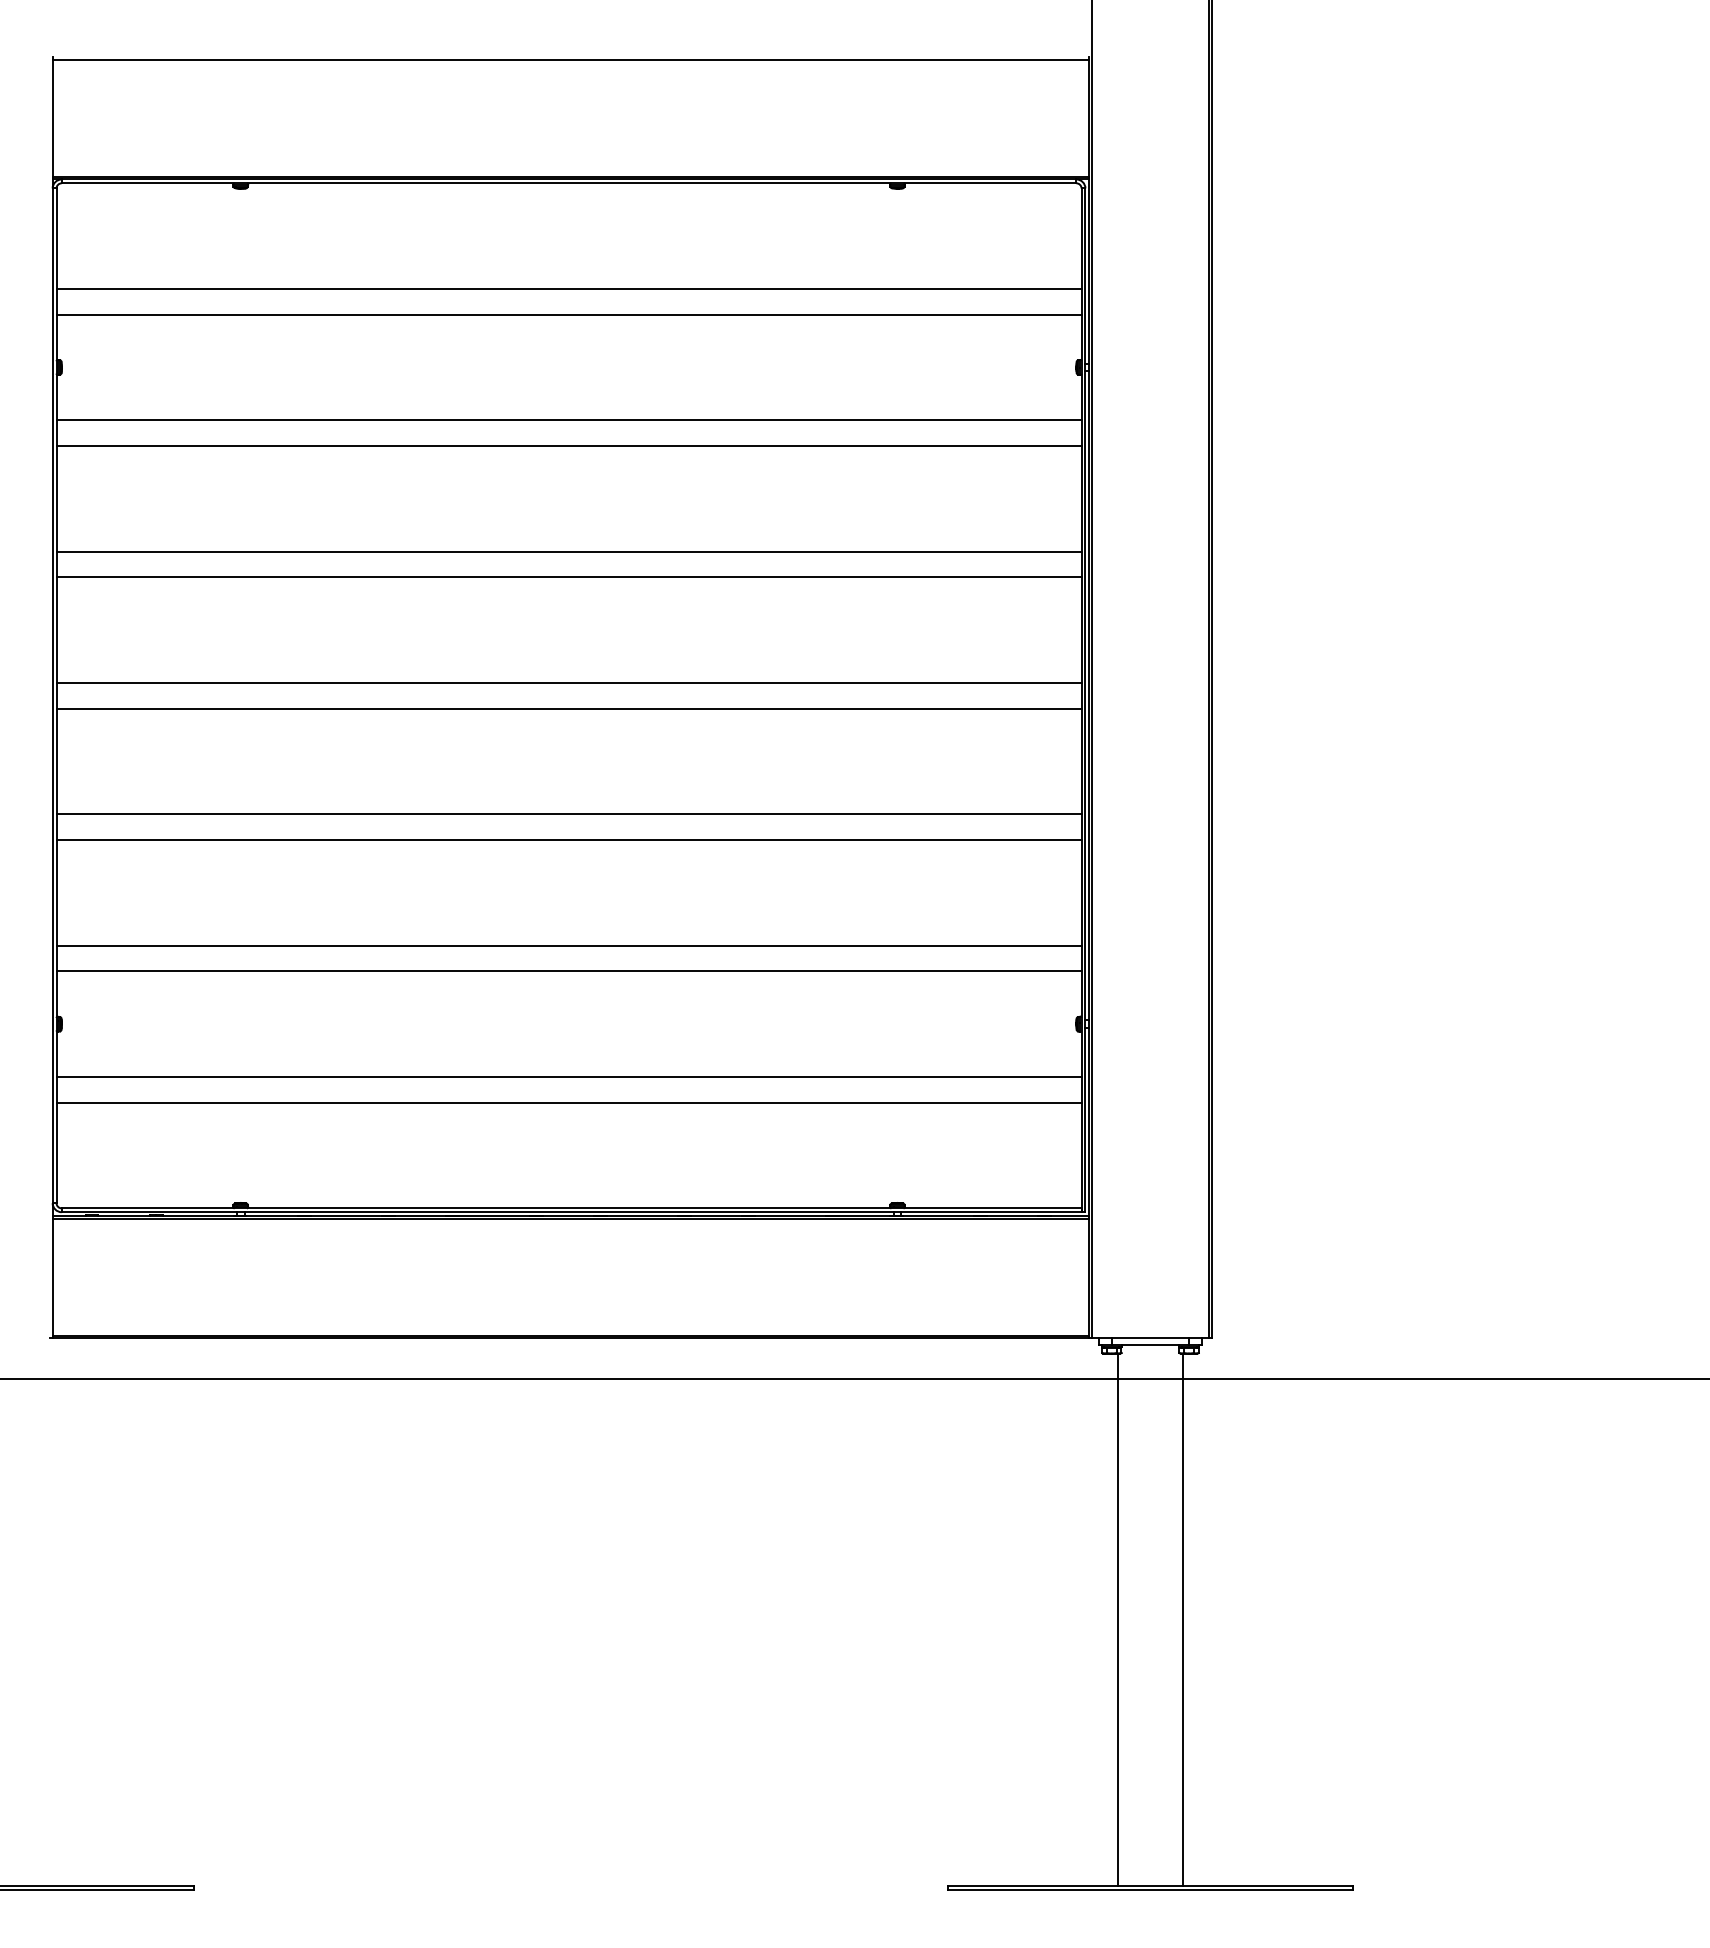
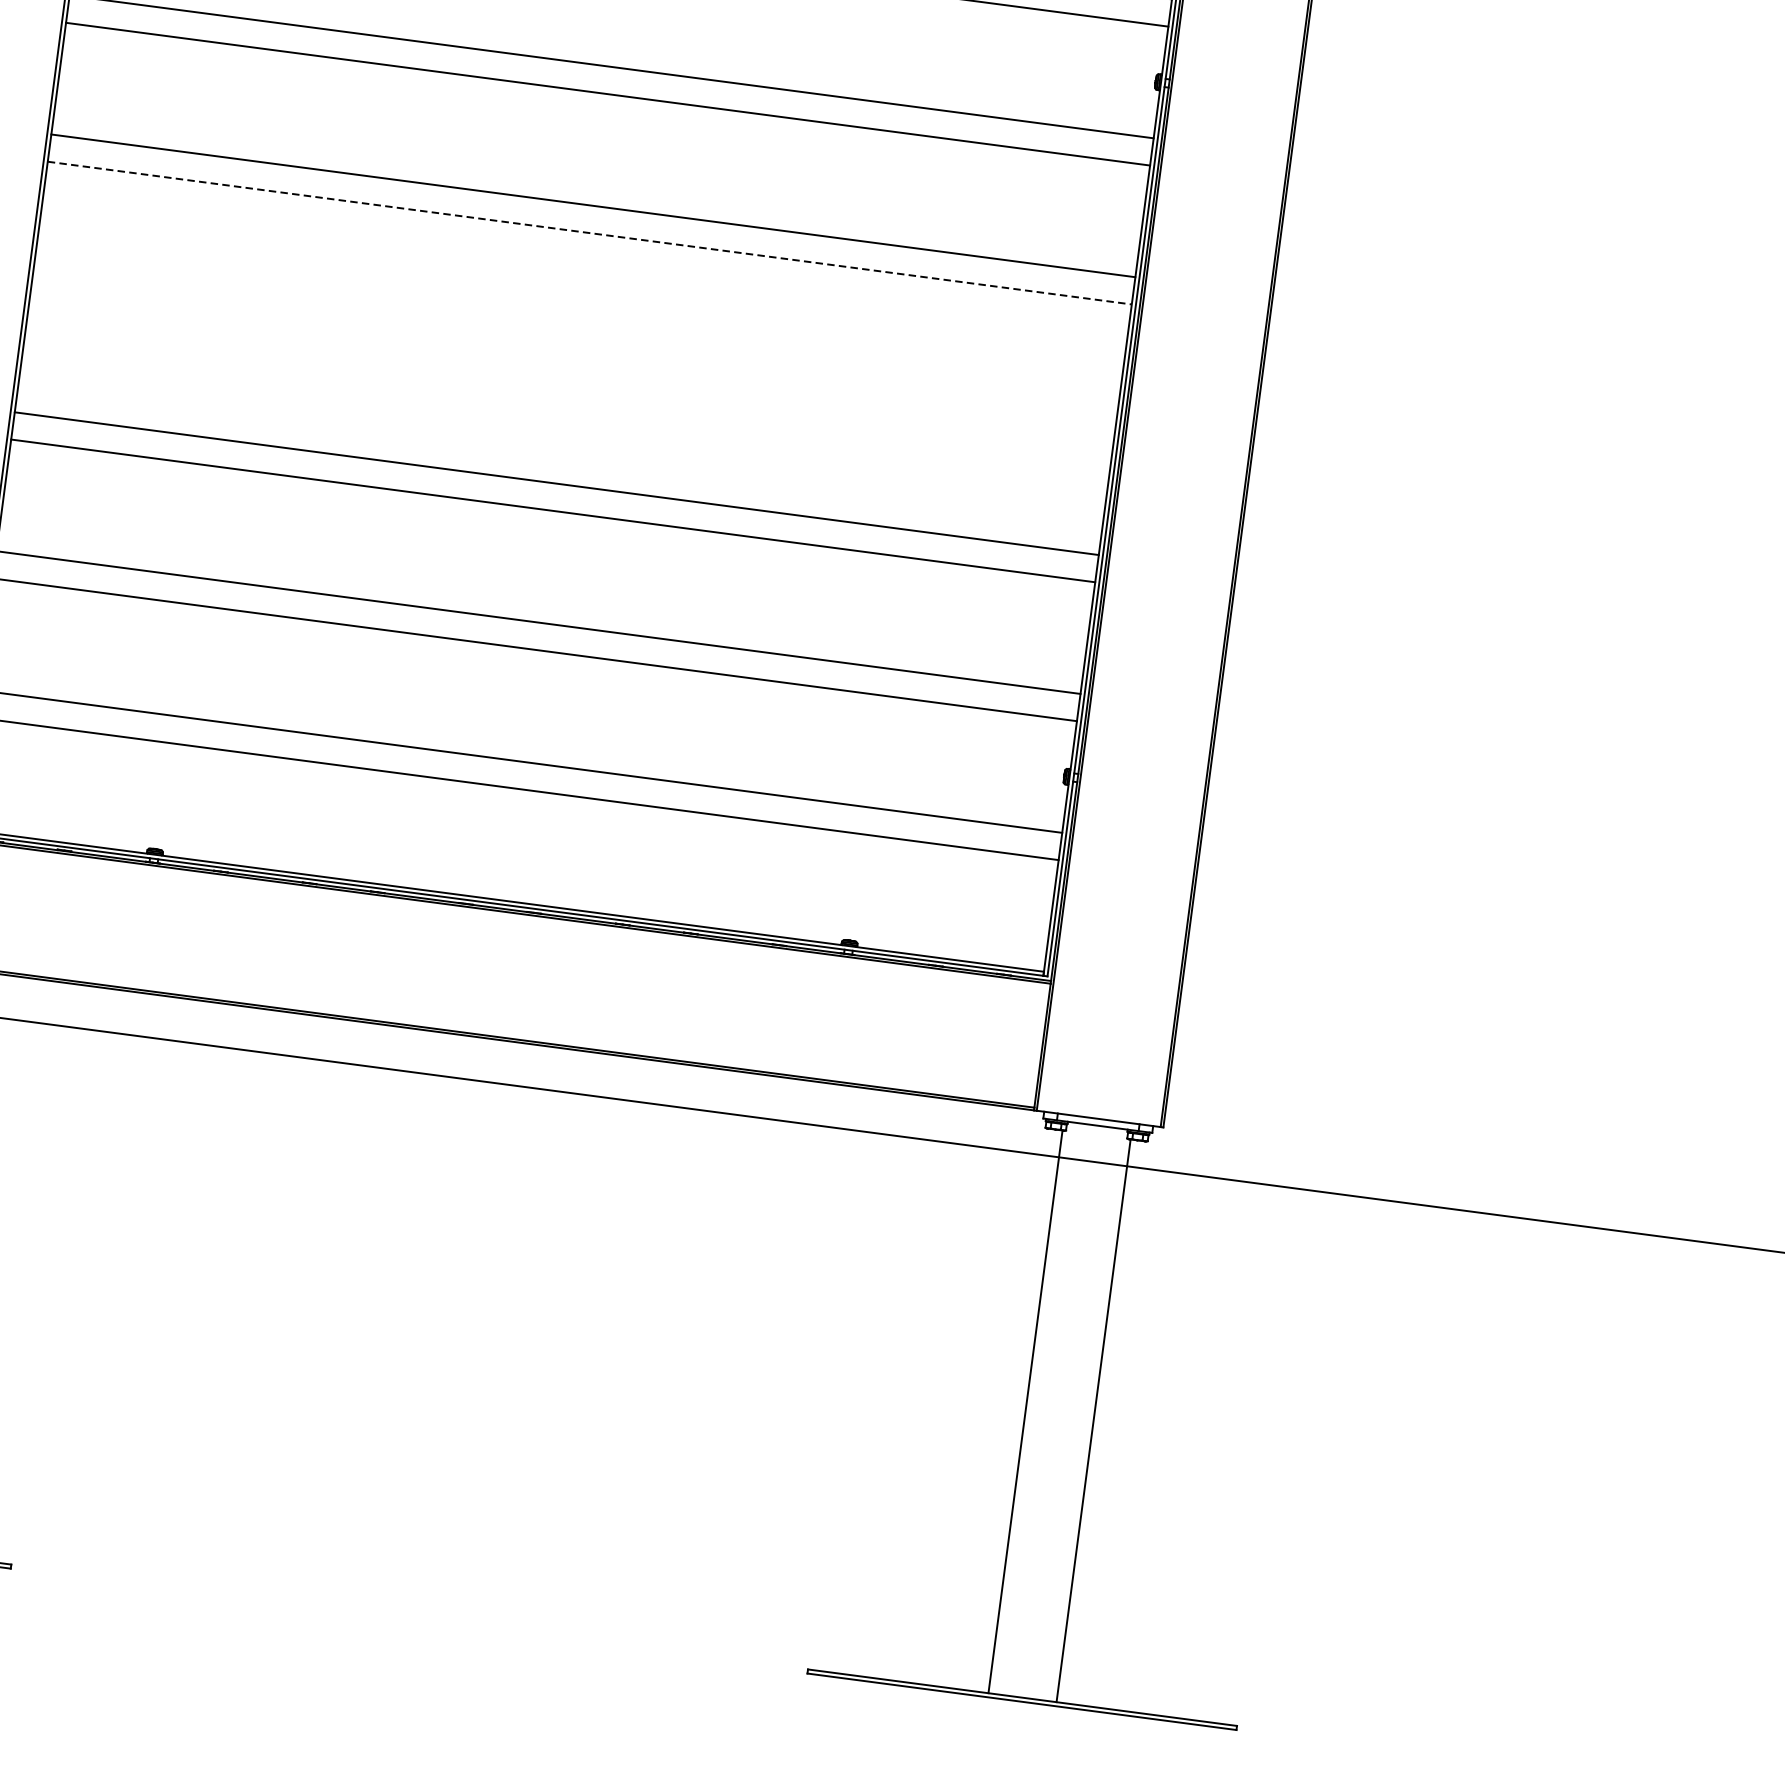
line: (569, 577) -> (590, 233), solid -> dashed
line: (568, 682) -> (574, 344), removed
line: (568, 708) -> (570, 371), removed

